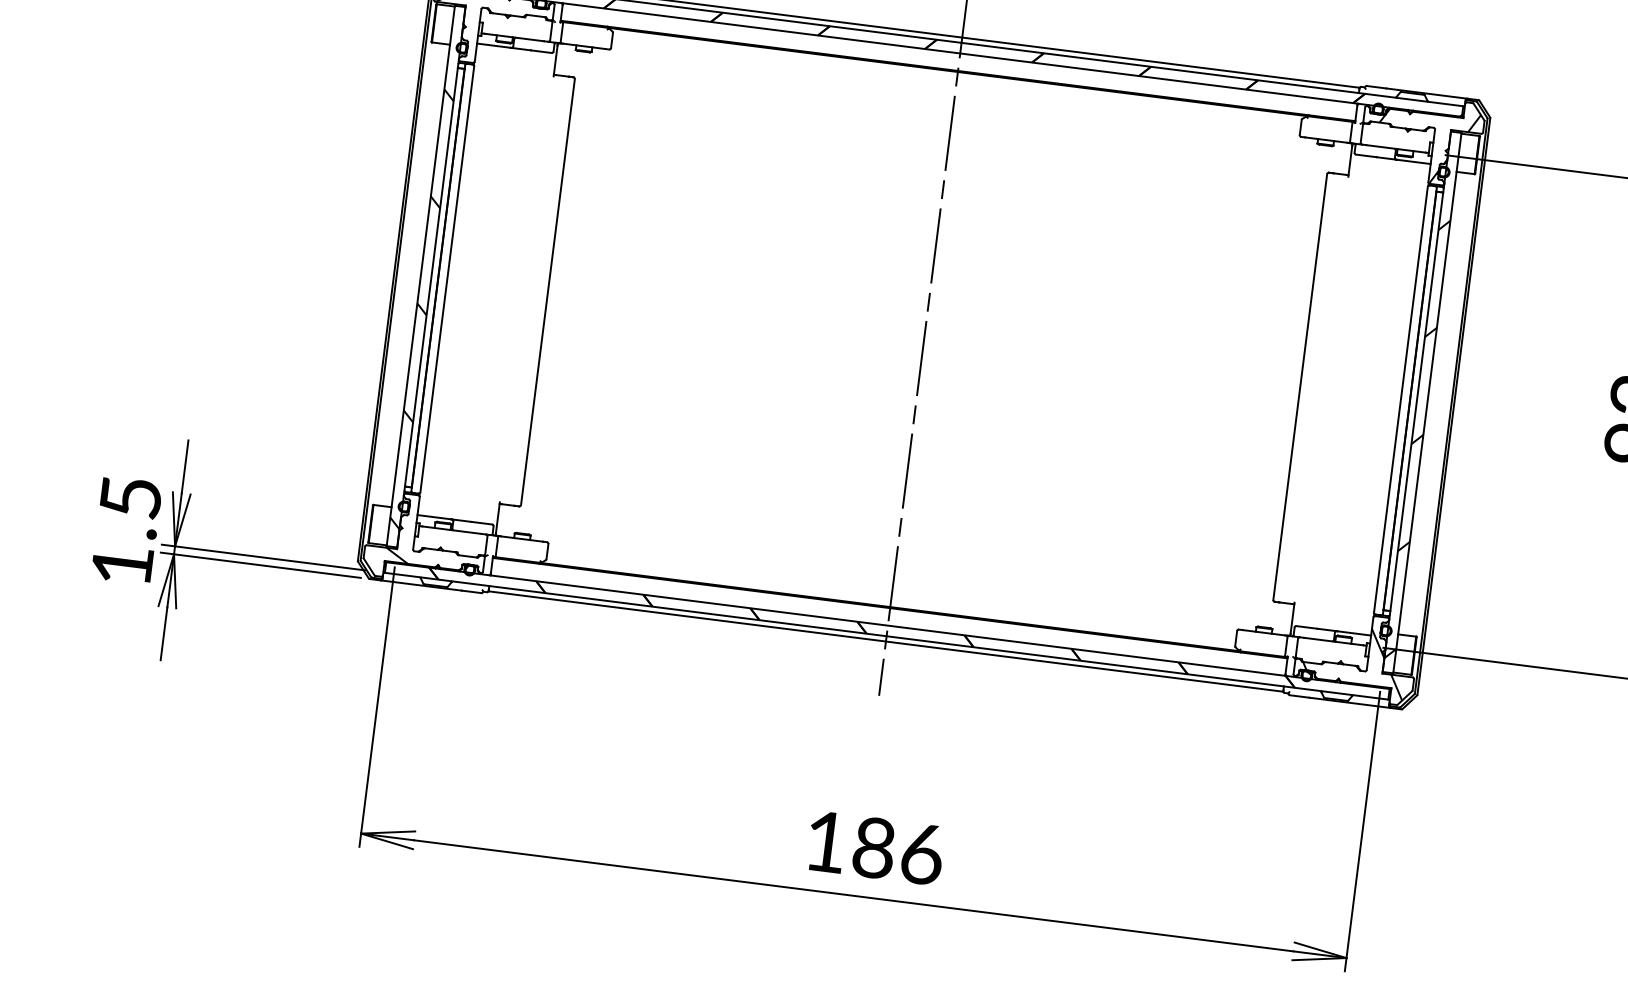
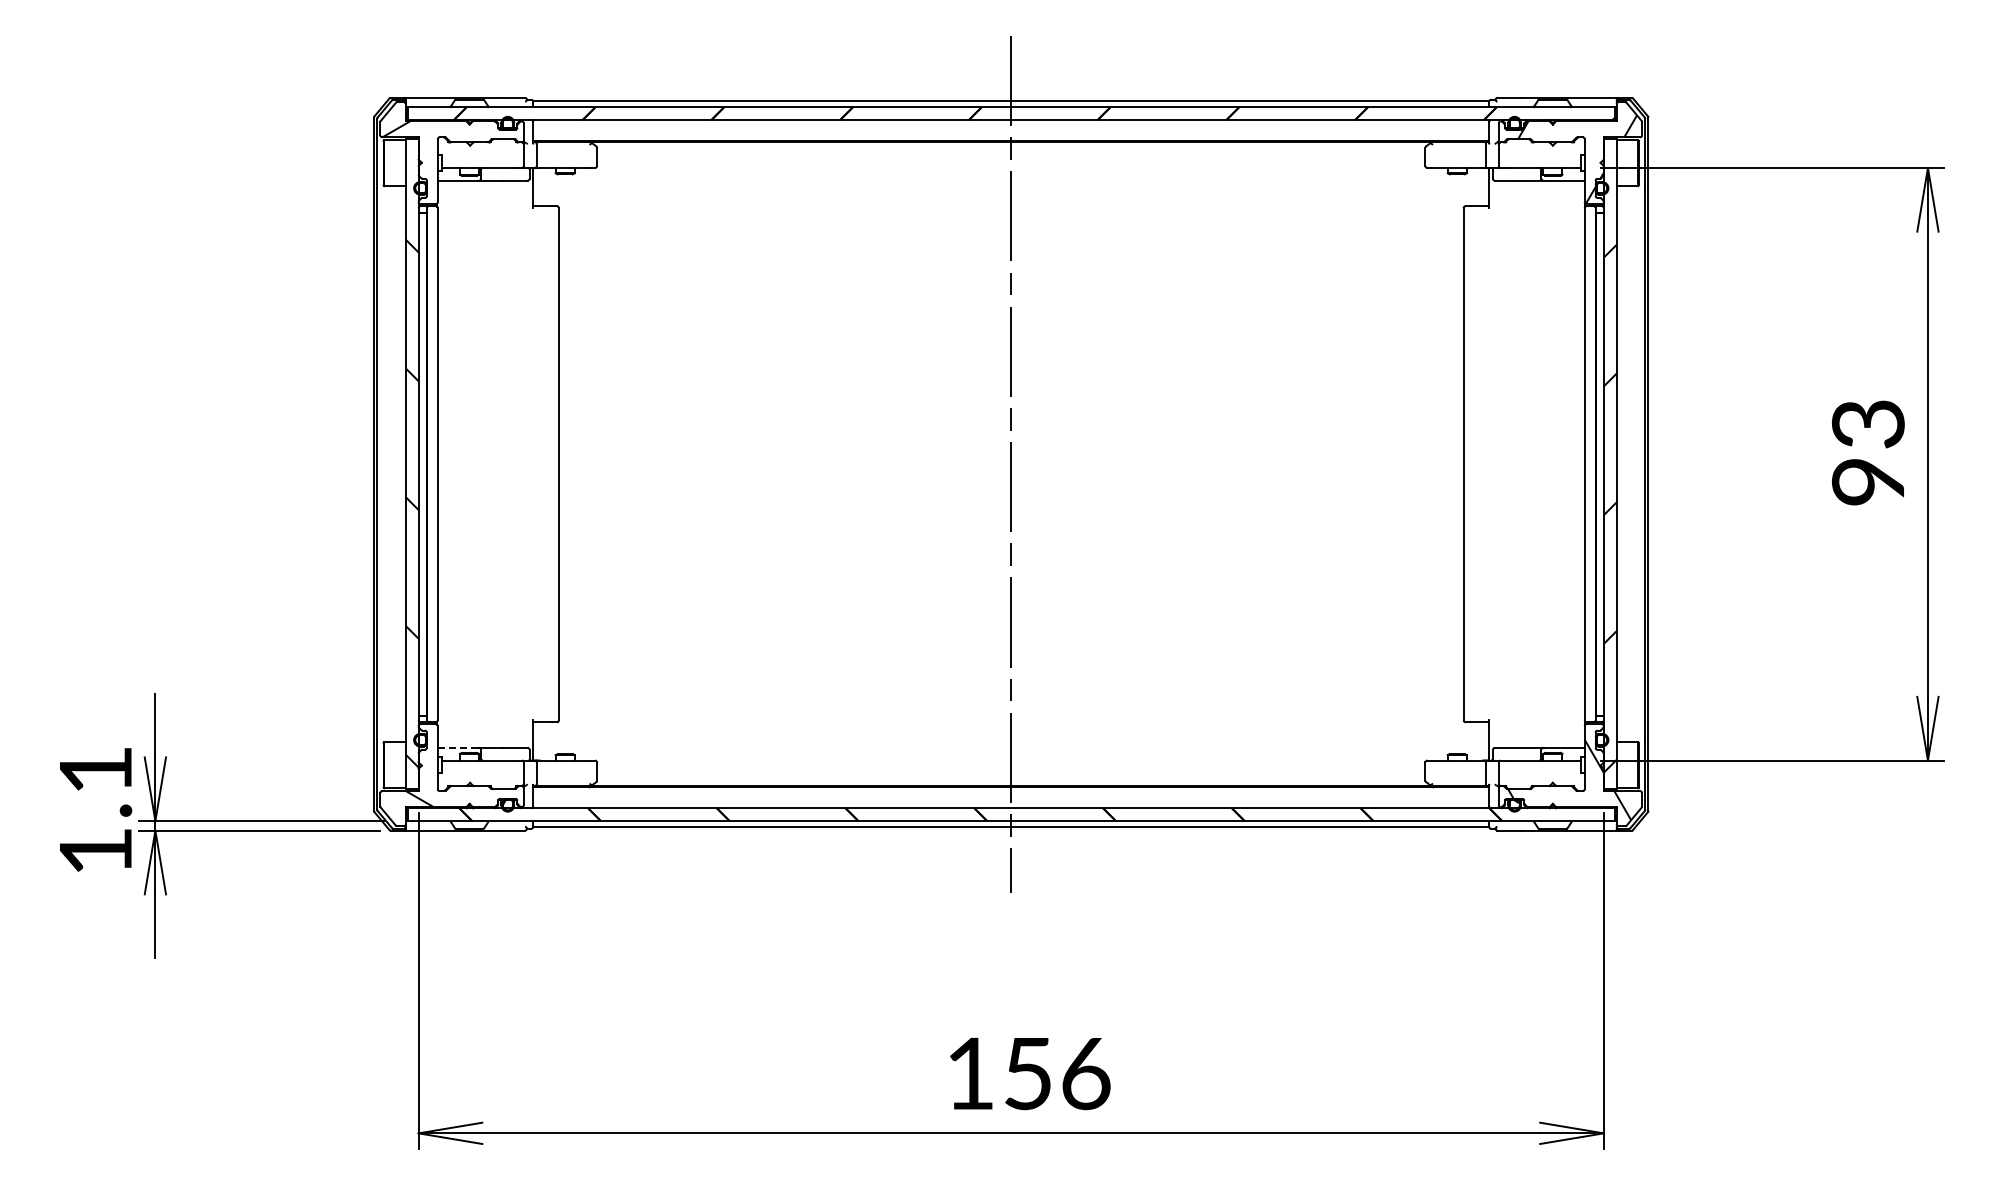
text: (131, 498) -> (96, 770), 1.5 -> 1.1
line: (433, 516) -> (457, 747), solid -> dashed
text: (874, 847) -> (1028, 1073), 186 -> 156

